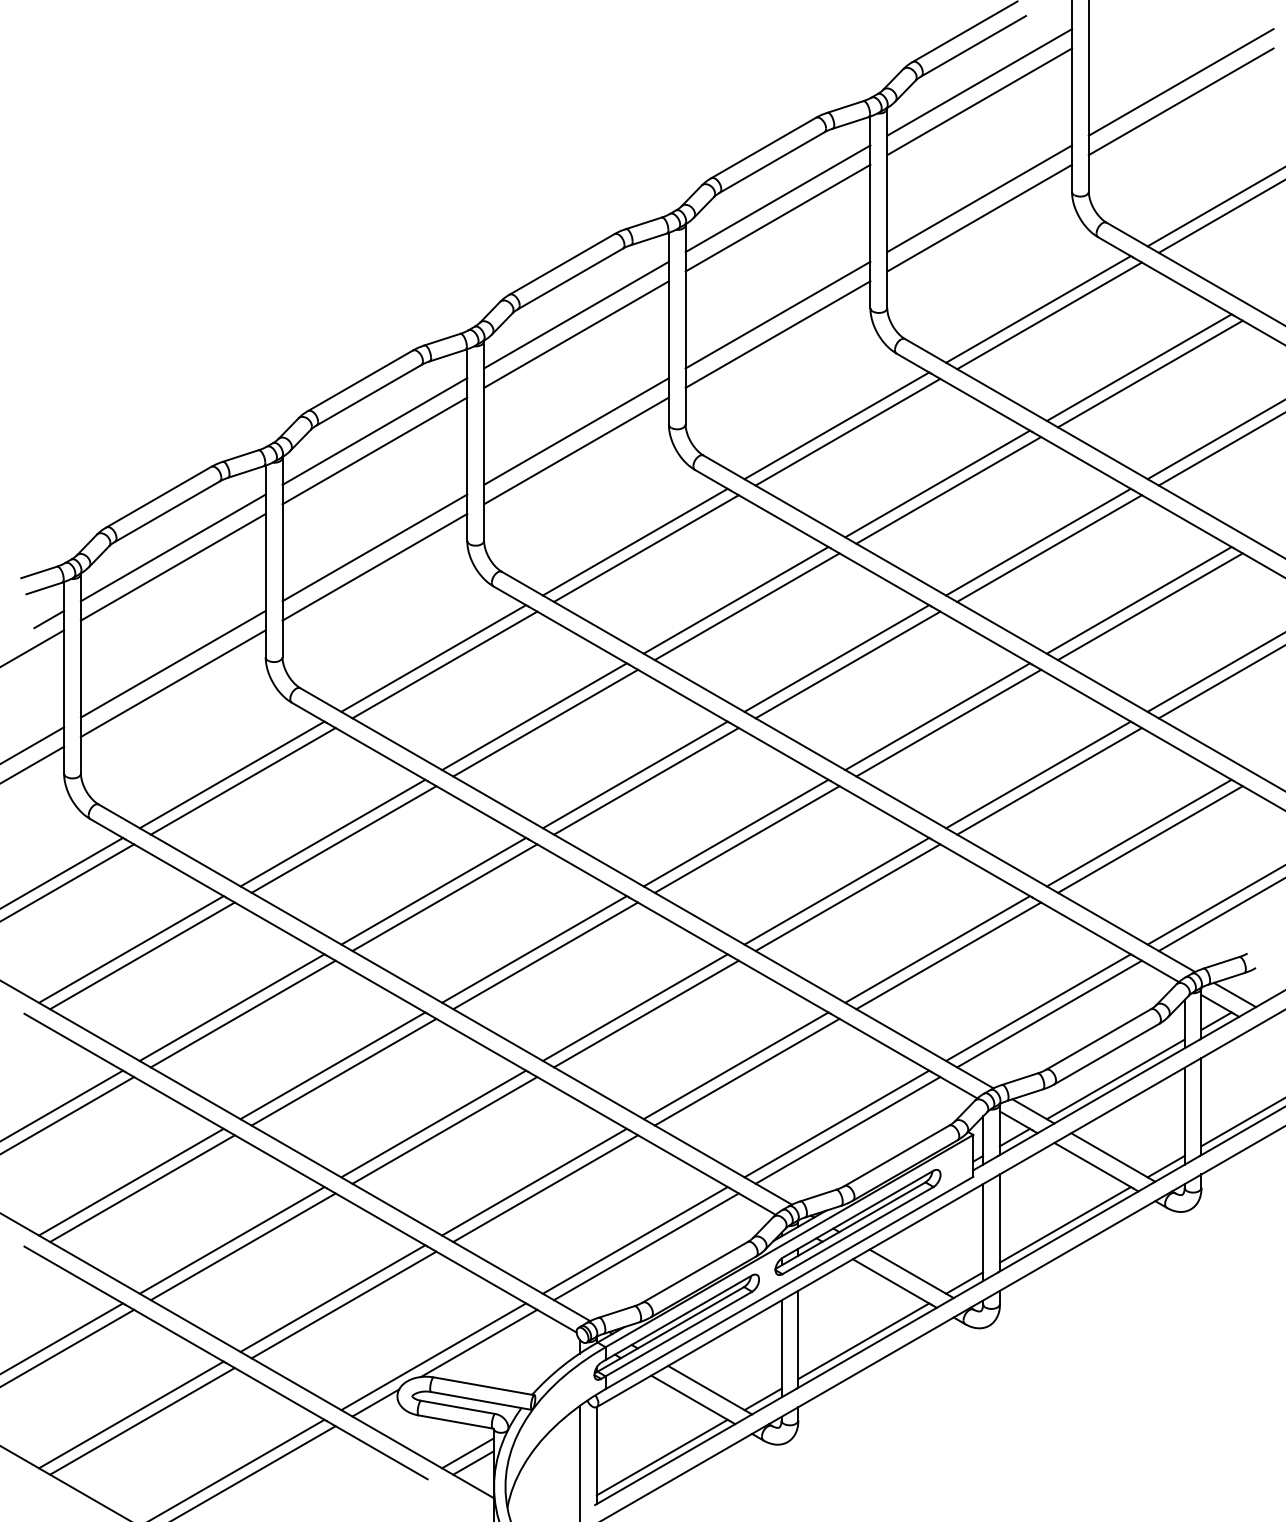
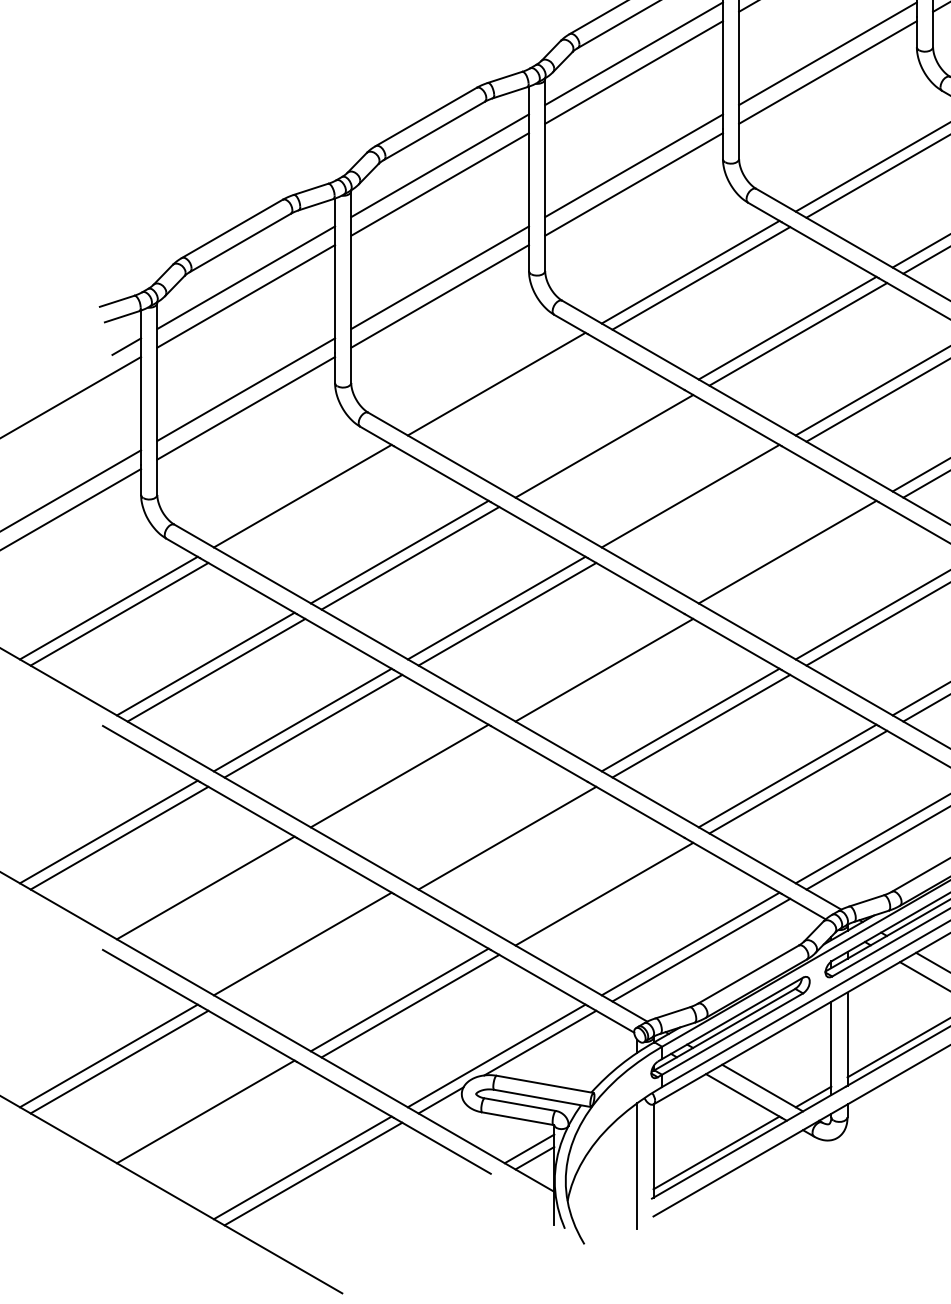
line: (444, 664) -> (507, 389), removed
line: (534, 716) -> (593, 439), removed
line: (242, 781) -> (312, 502), removed
line: (646, 781) -> (701, 502), removed
line: (746, 839) -> (797, 558), removed
line: (534, 949) -> (593, 664), removed
line: (343, 1071) -> (409, 781), removed
line: (433, 1123) -> (496, 831), removed
line: (534, 1181) -> (593, 887), removed
line: (142, 1188) -> (216, 894), removed
line: (242, 1246) -> (312, 949), removed
line: (142, 1421) -> (216, 1118), removed

